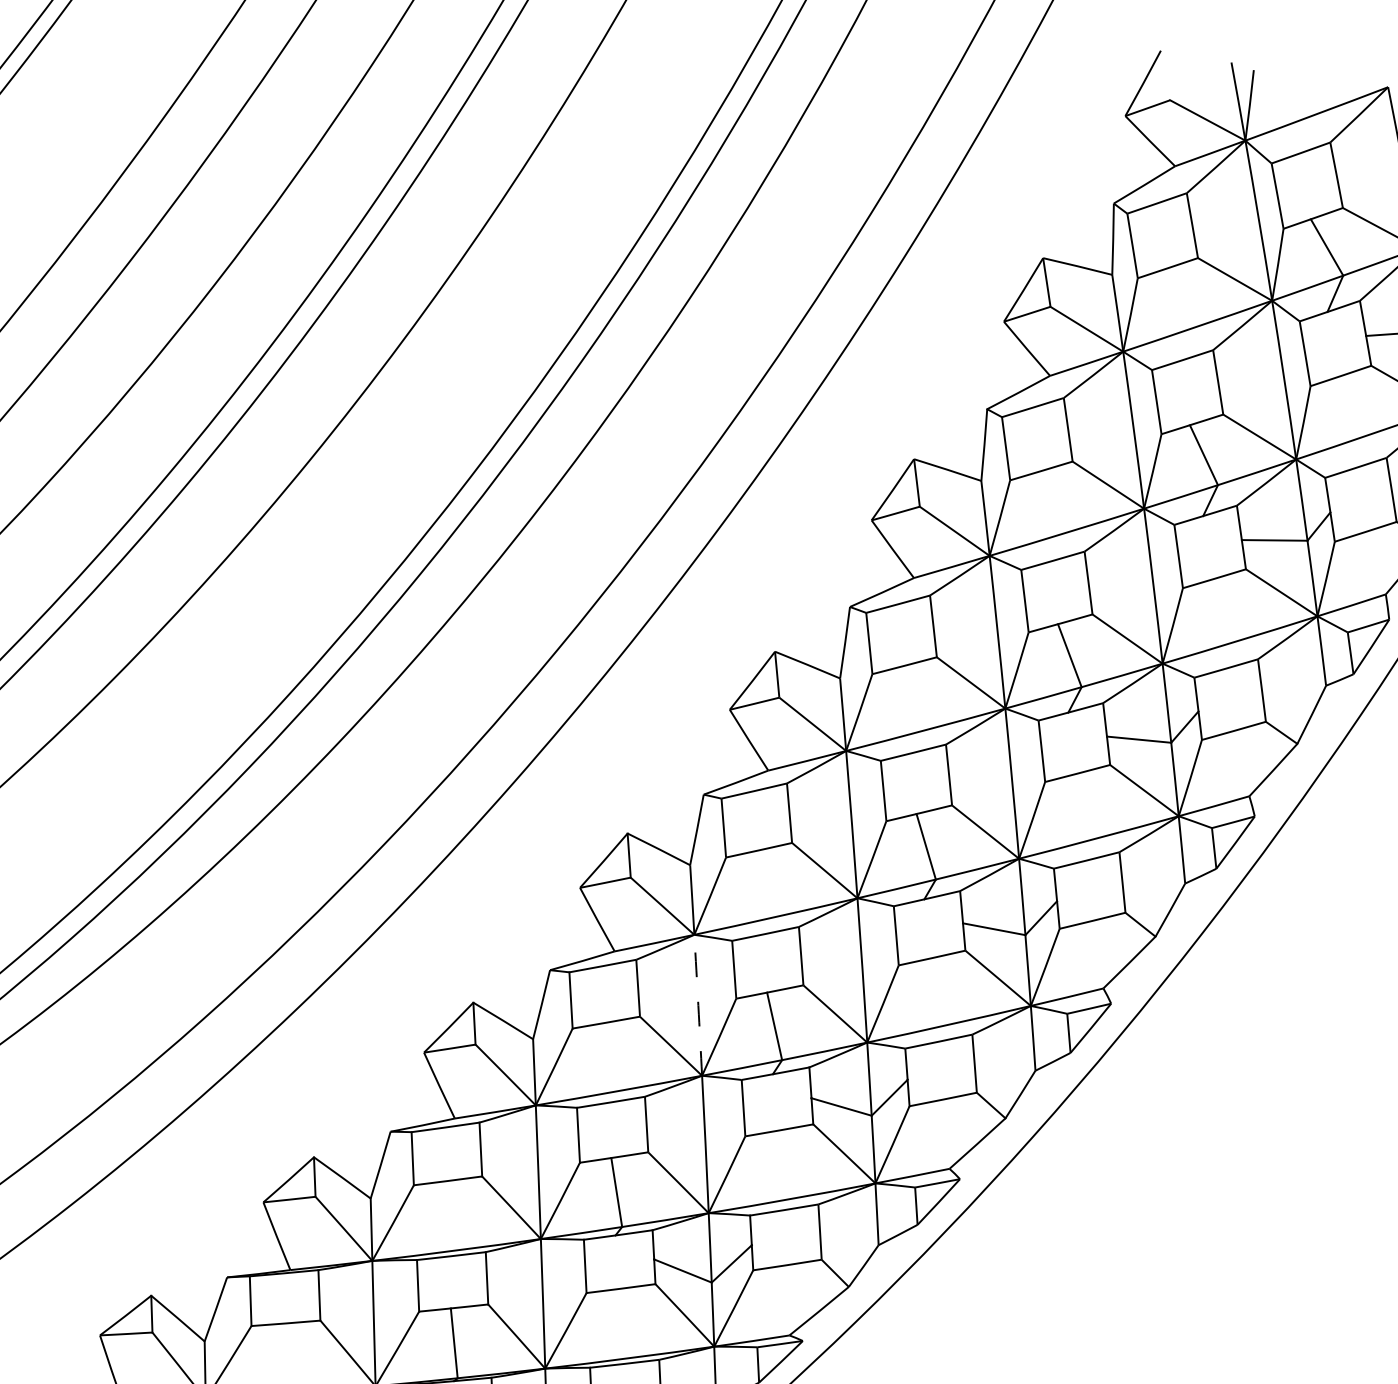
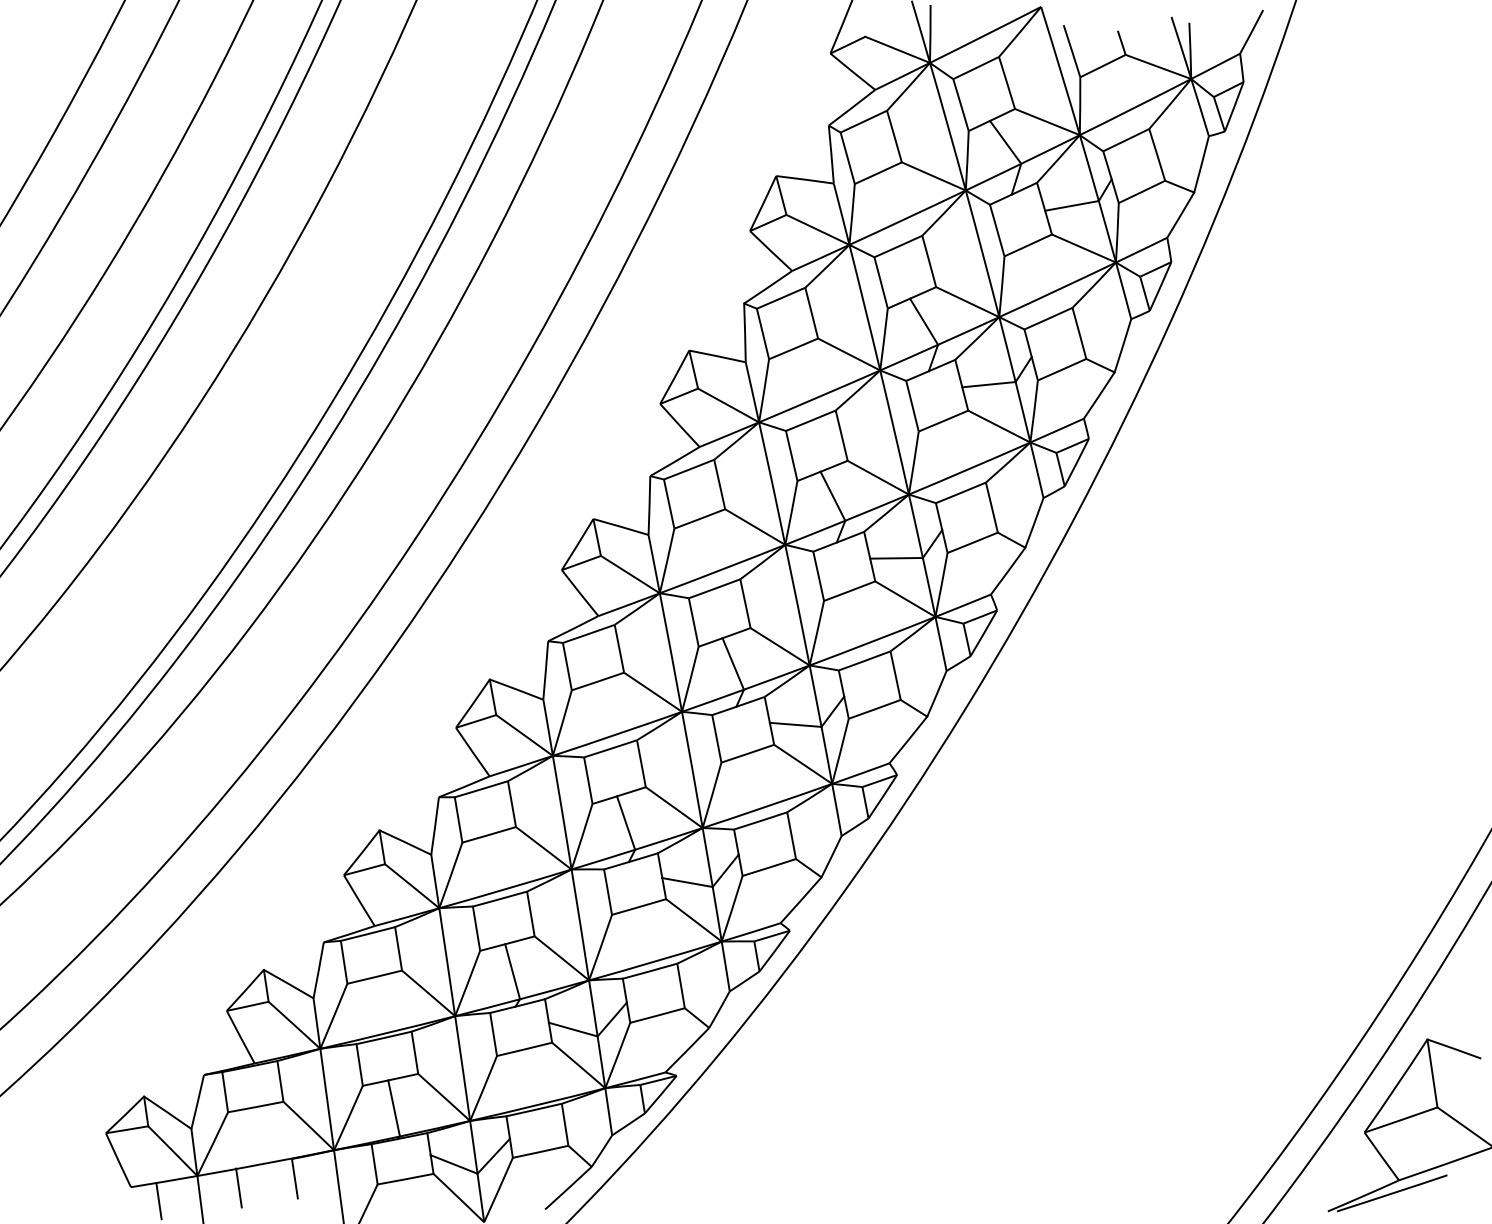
arc: (698, 1005) -> (562, 812), dashed -> solid

